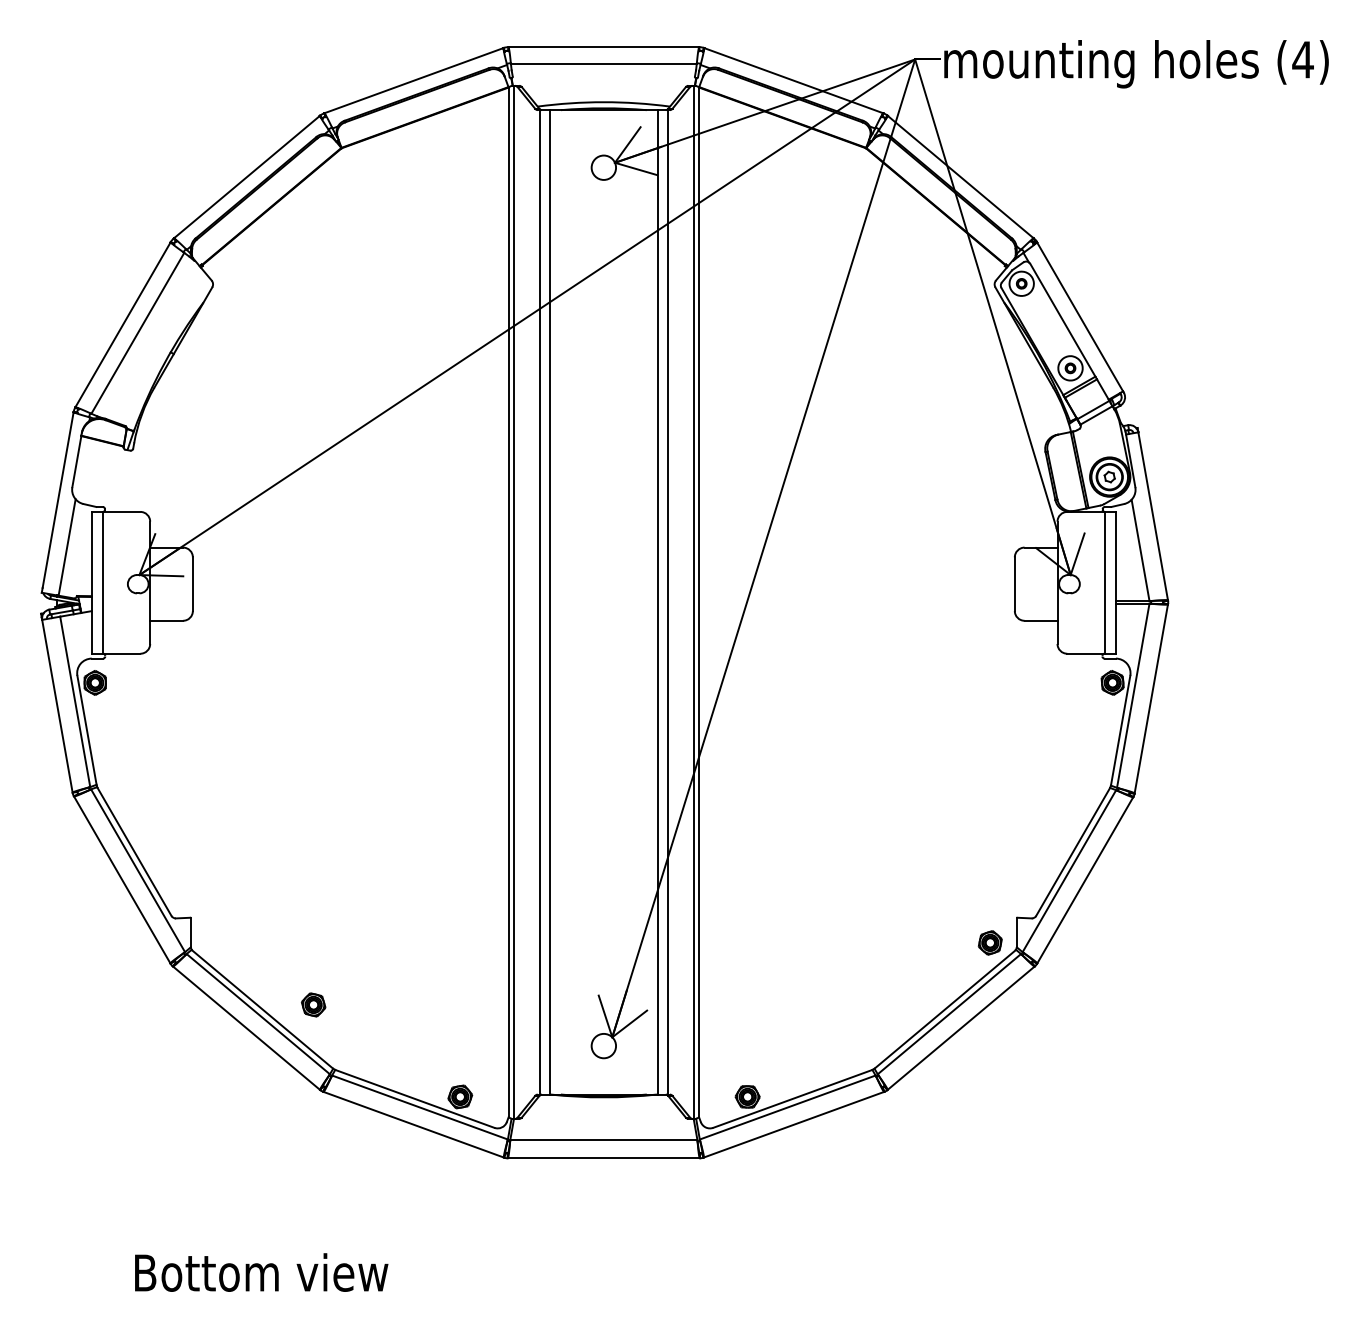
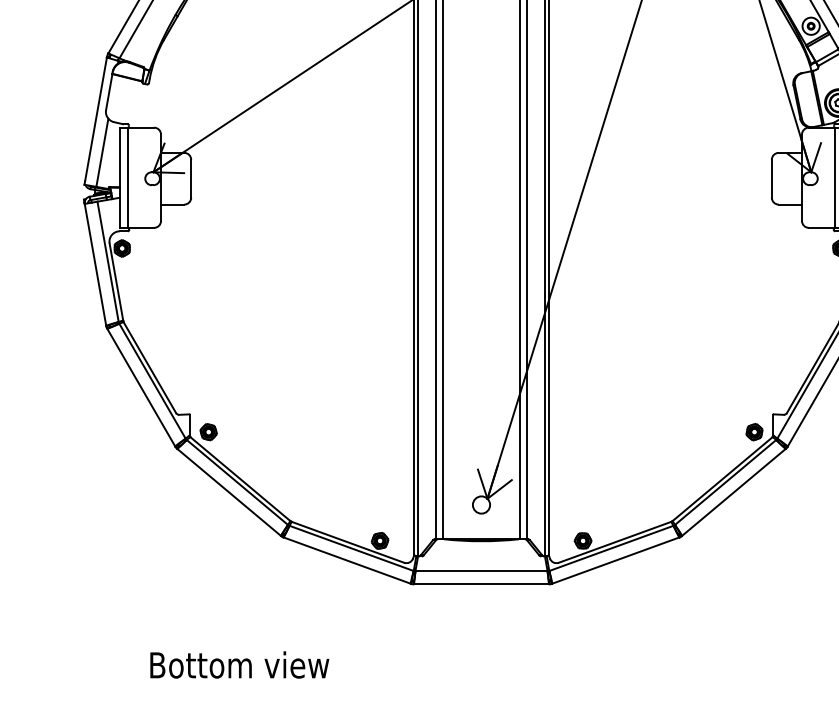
part: (313, 1004) -> (208, 431), moved

